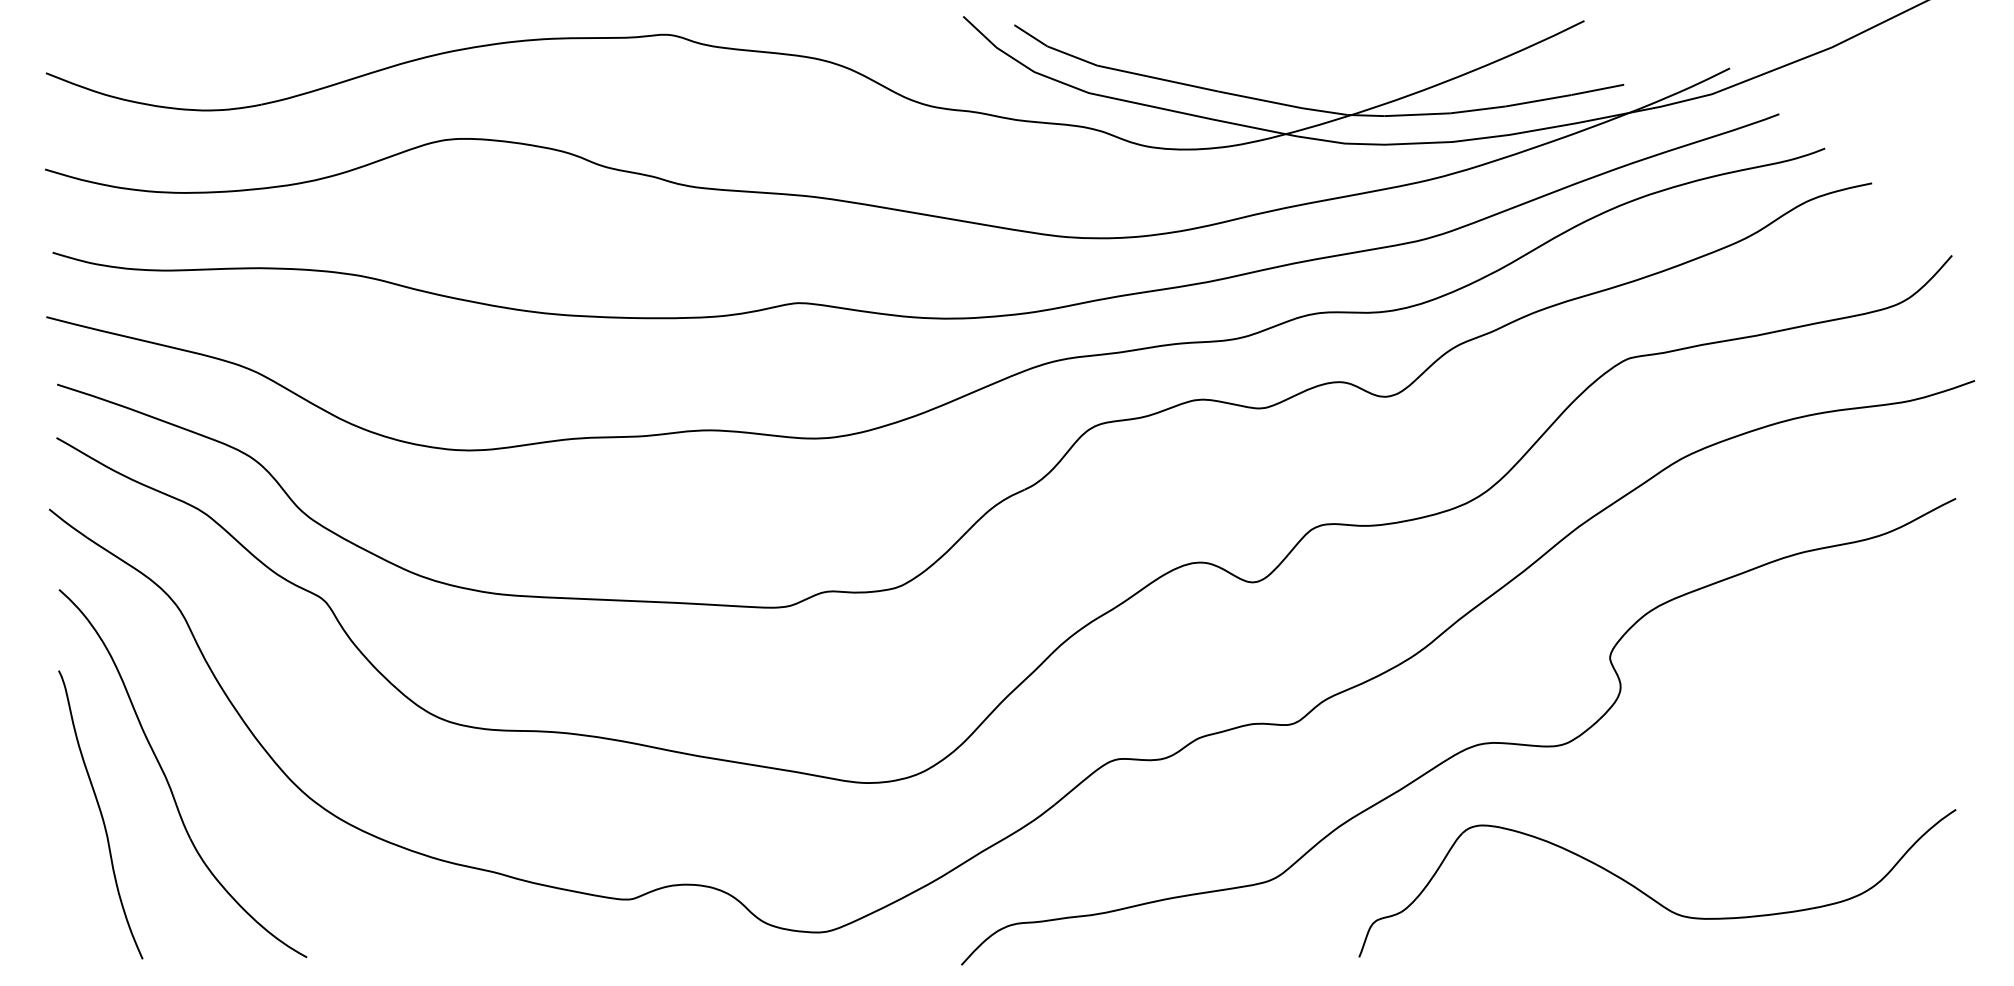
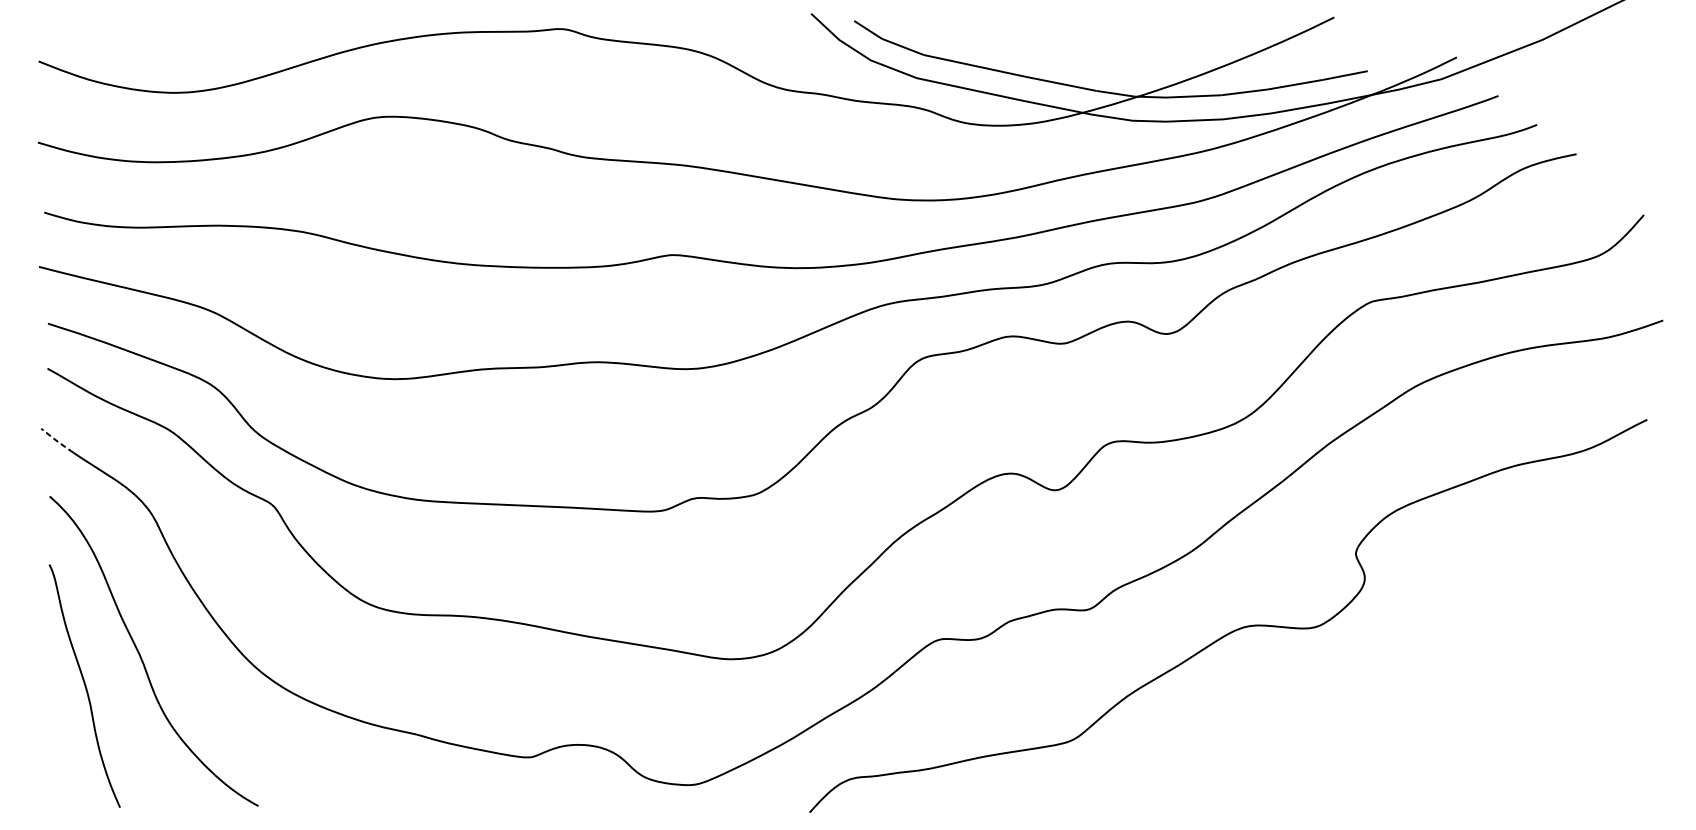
line: (67, 523) -> (56, 440), solid -> dashed
part: (1649, 895) -> (1389, 753), removed

